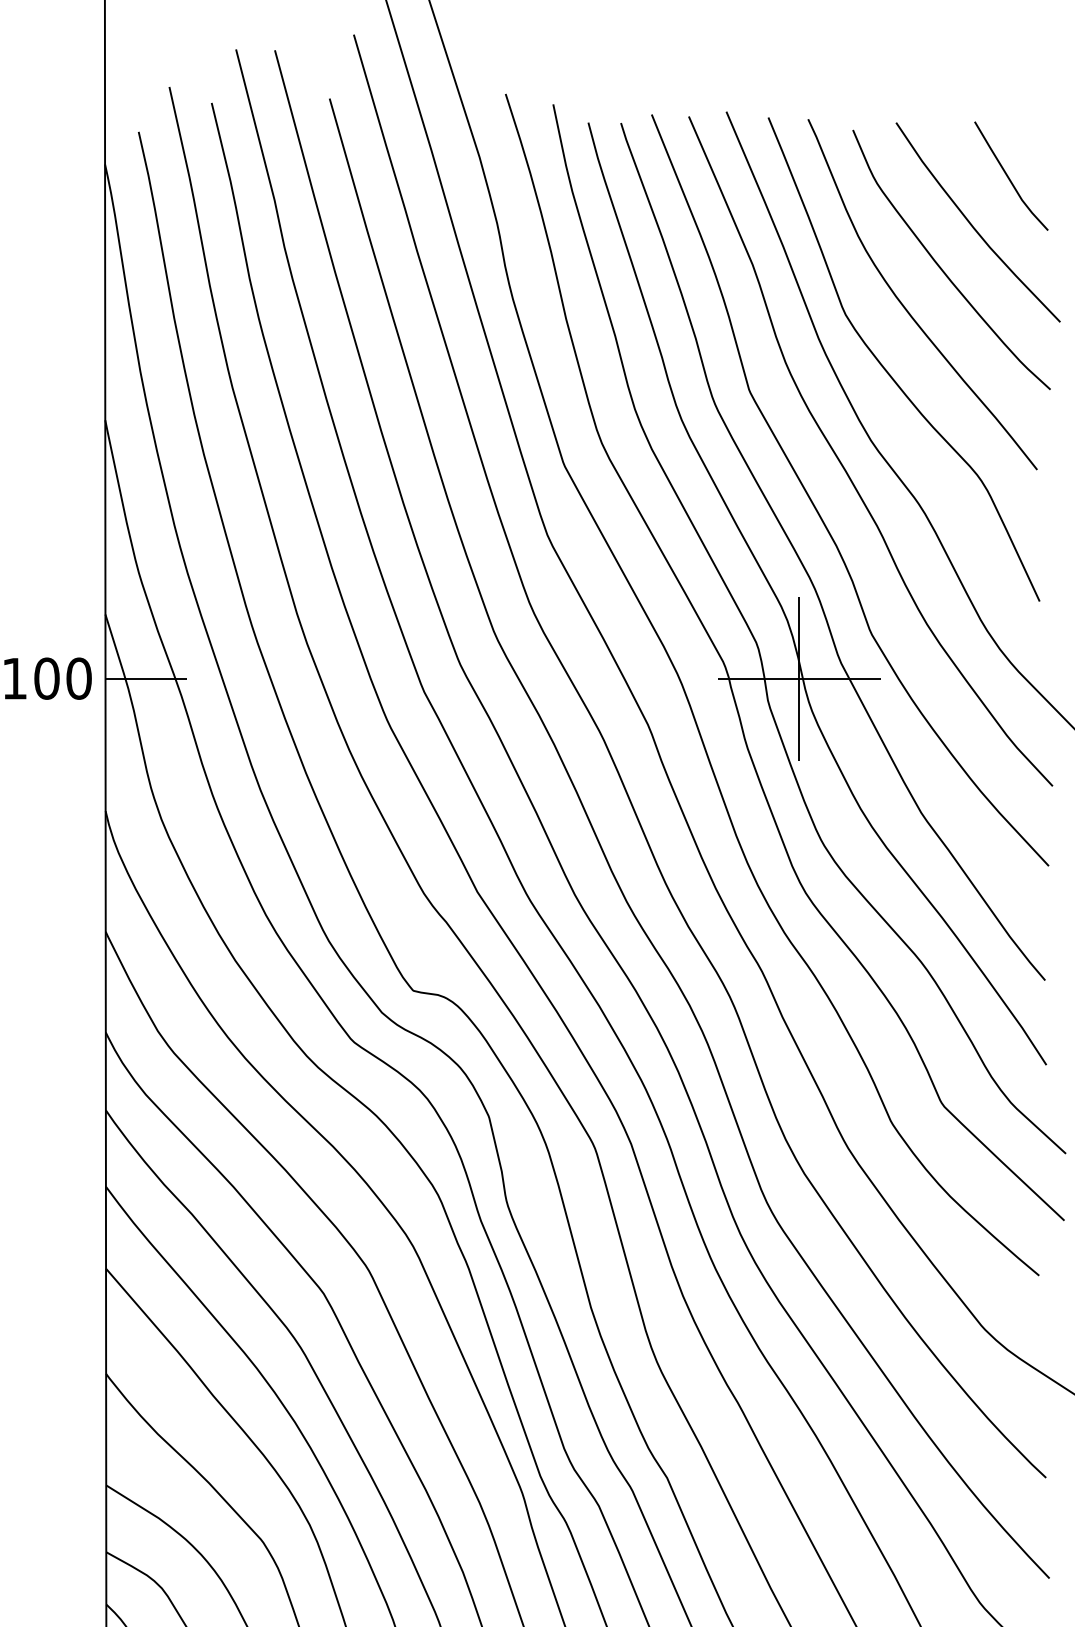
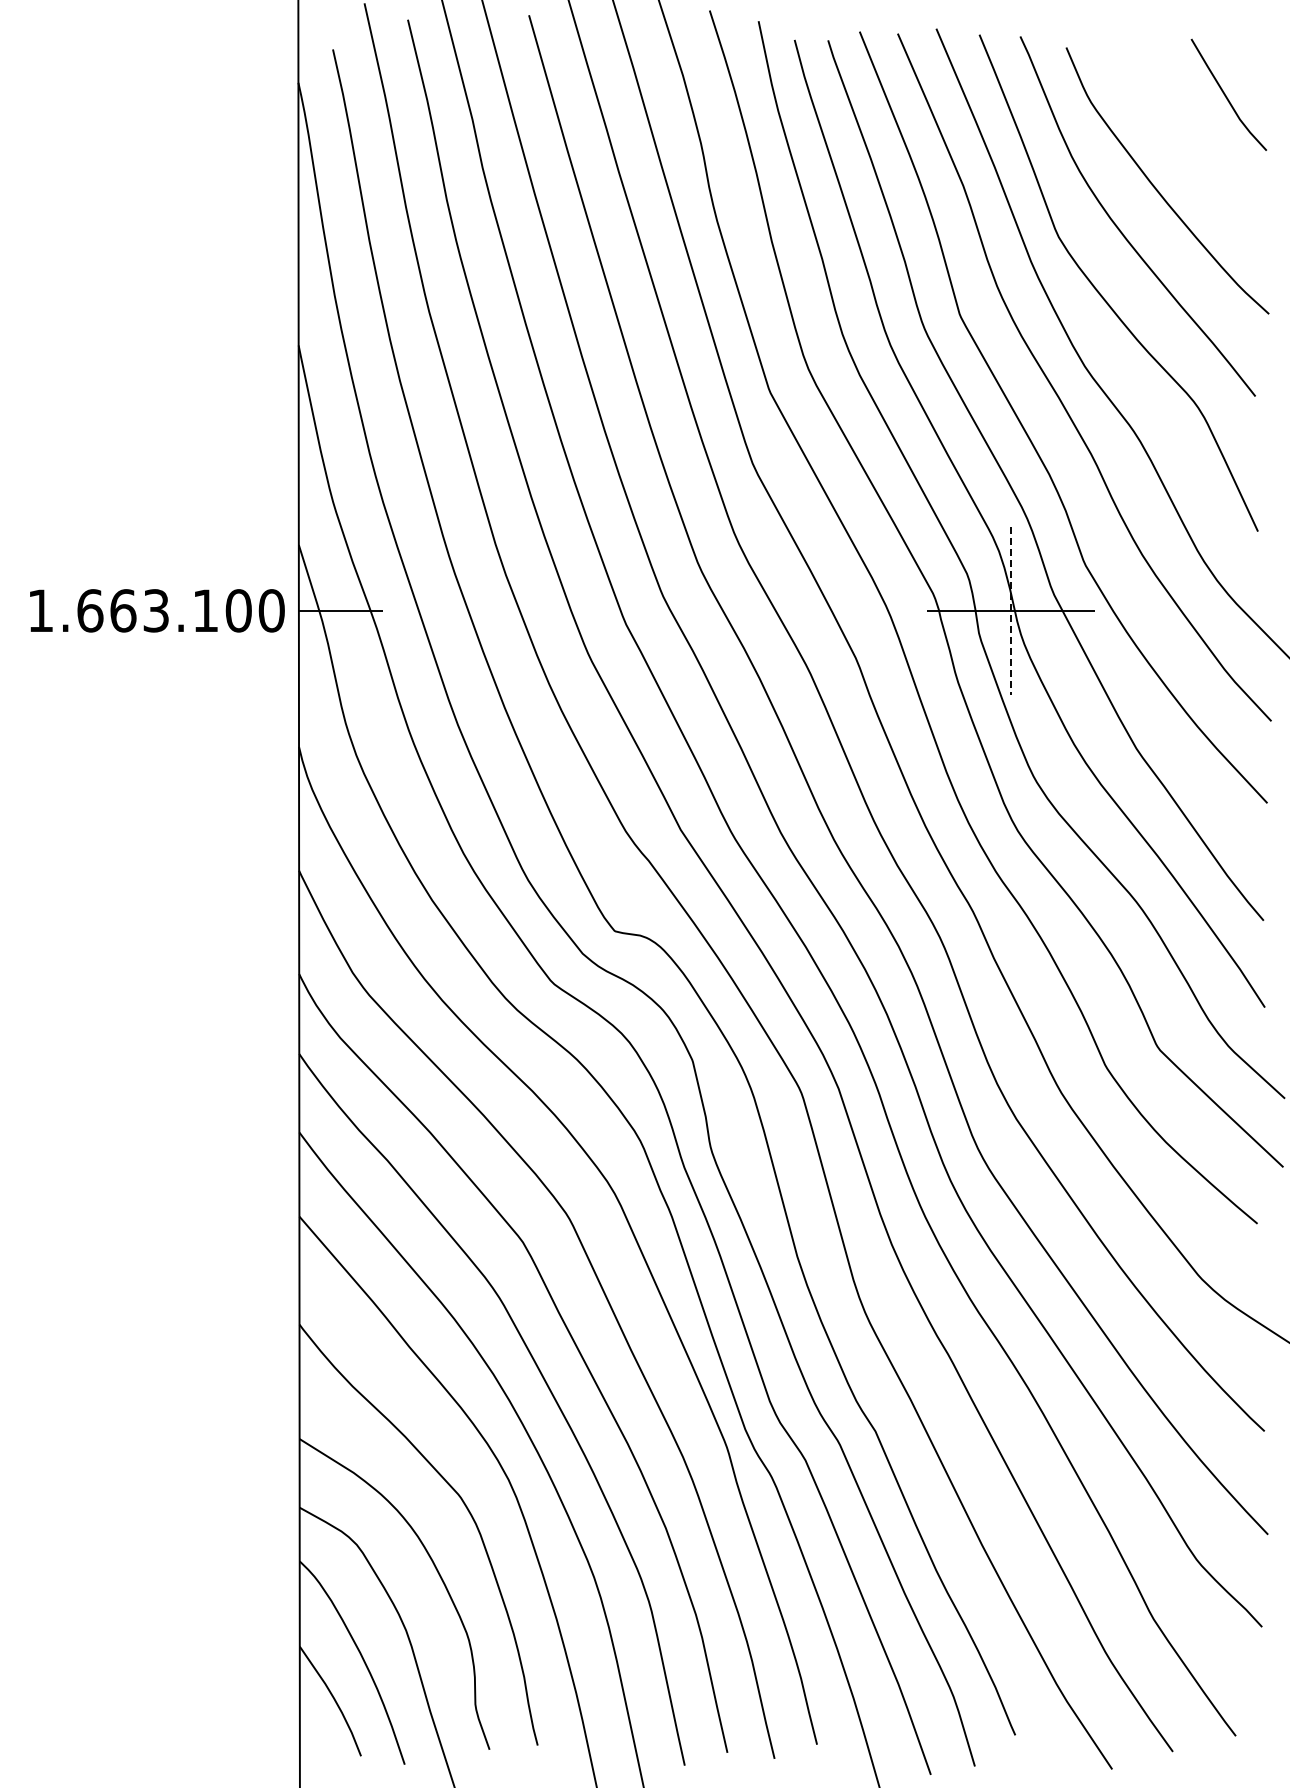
curve: (973, 226) -> (1190, 146), removed
line: (799, 679) -> (1011, 611), solid -> dashed

